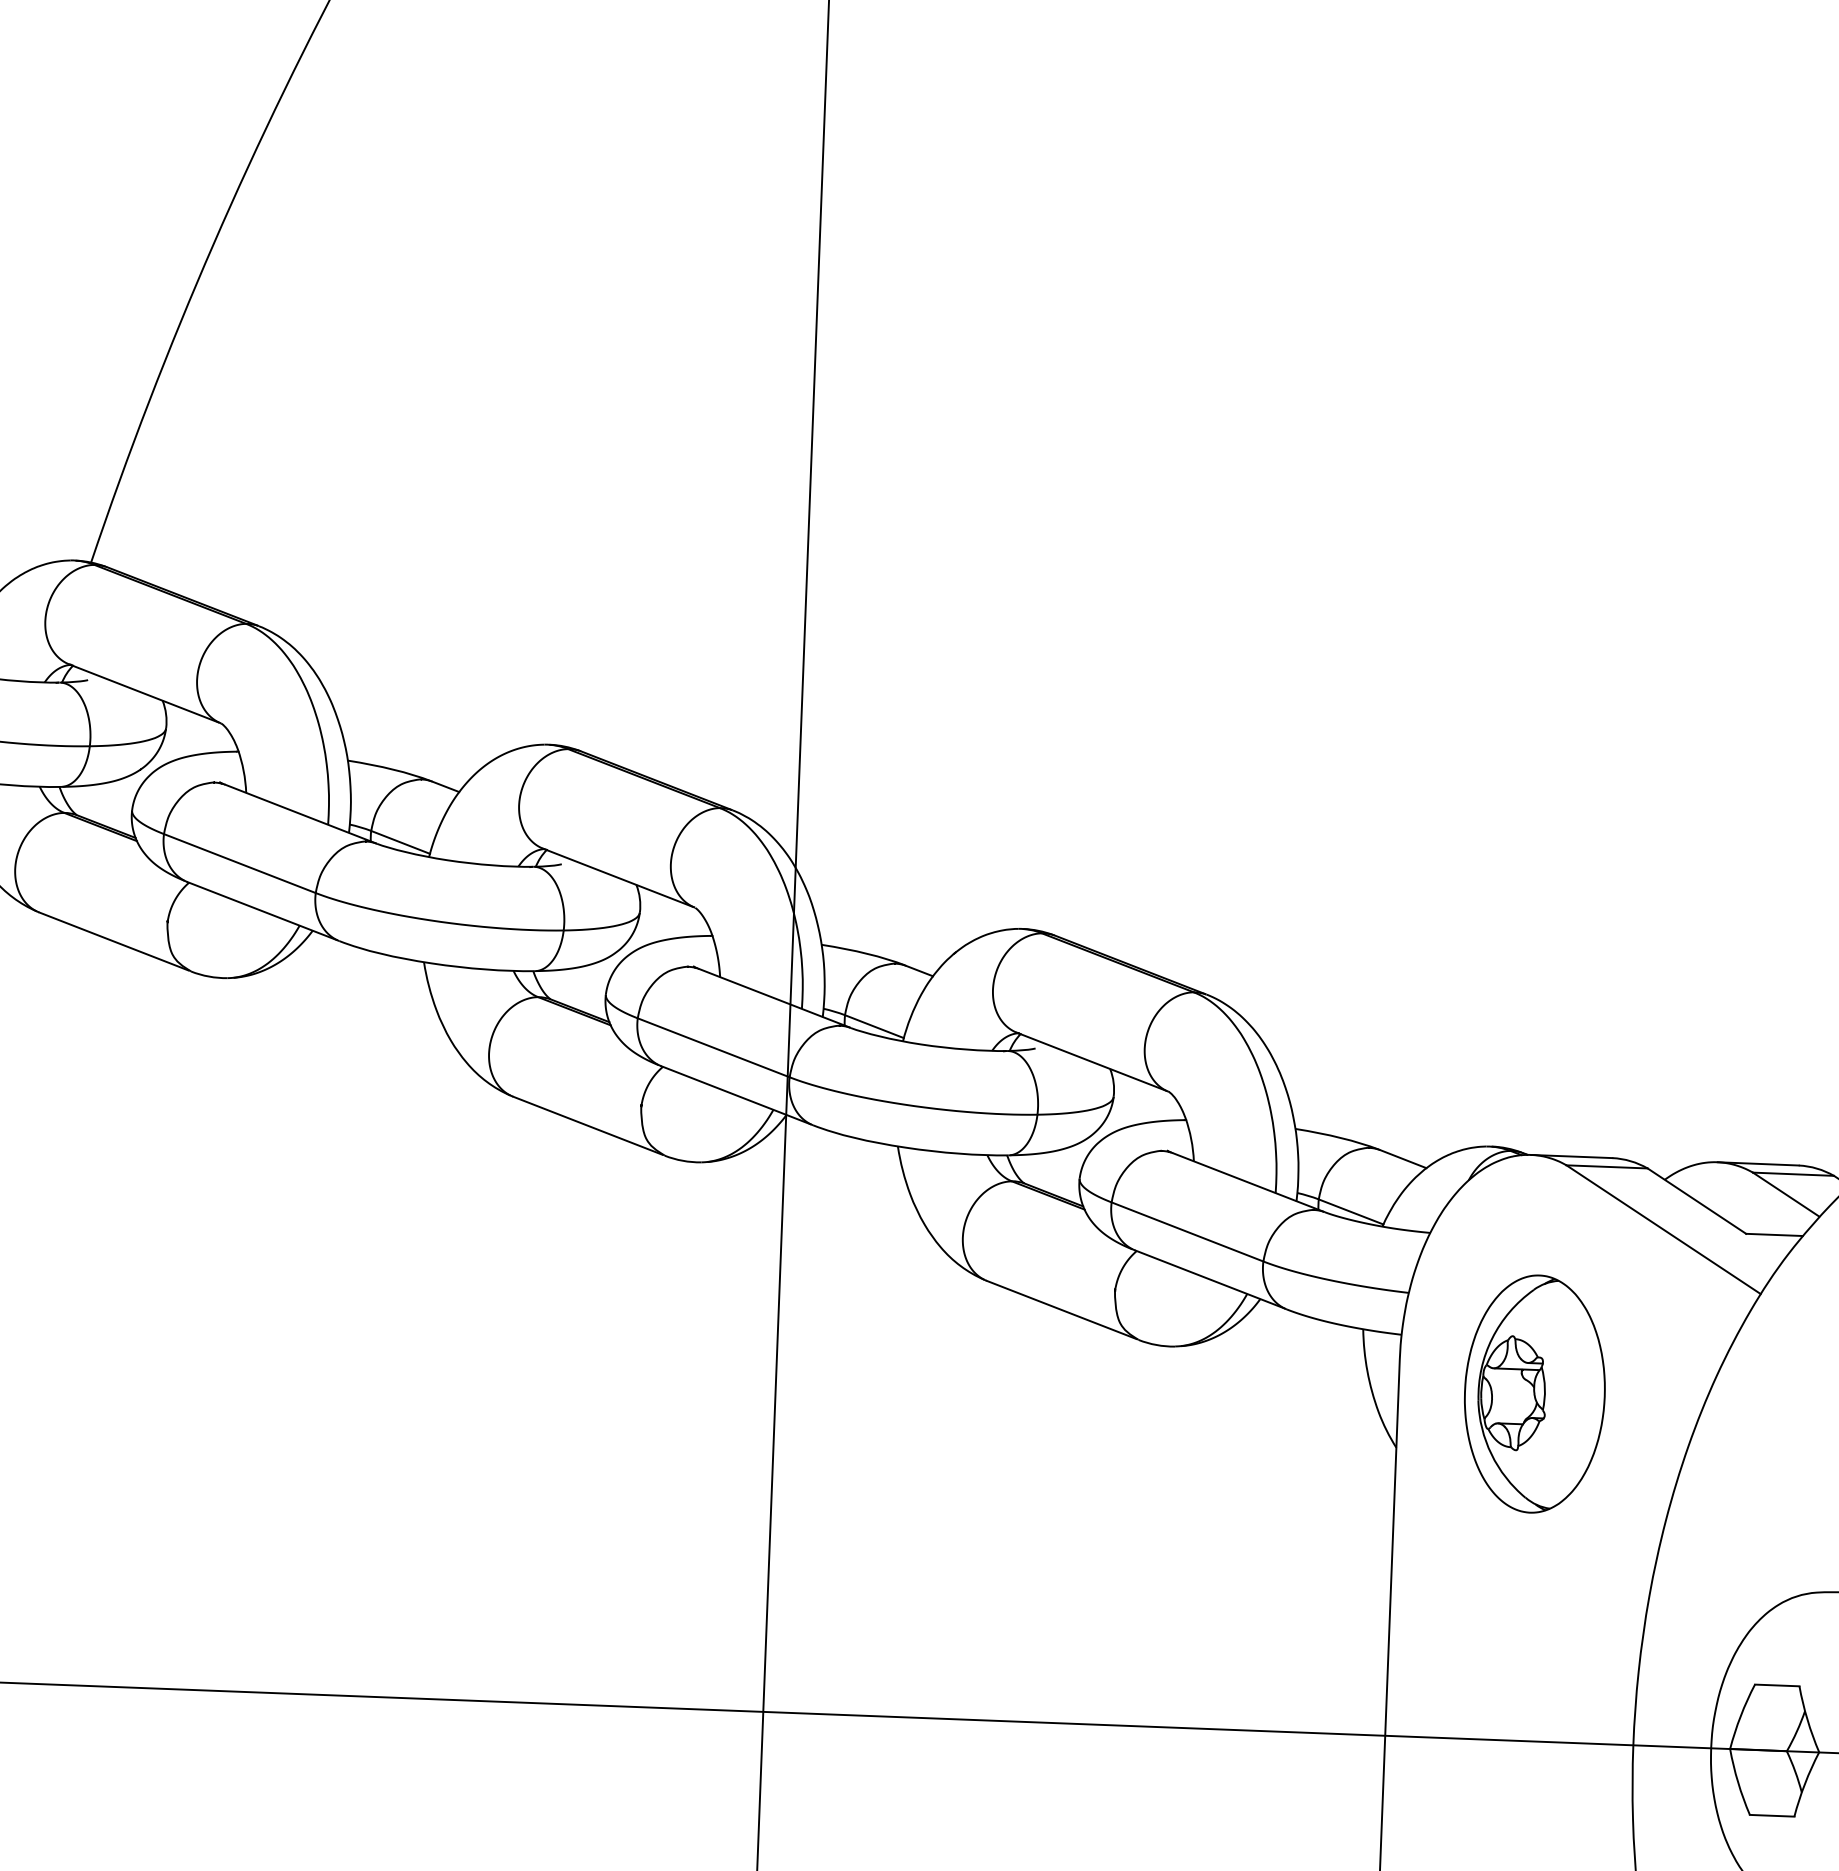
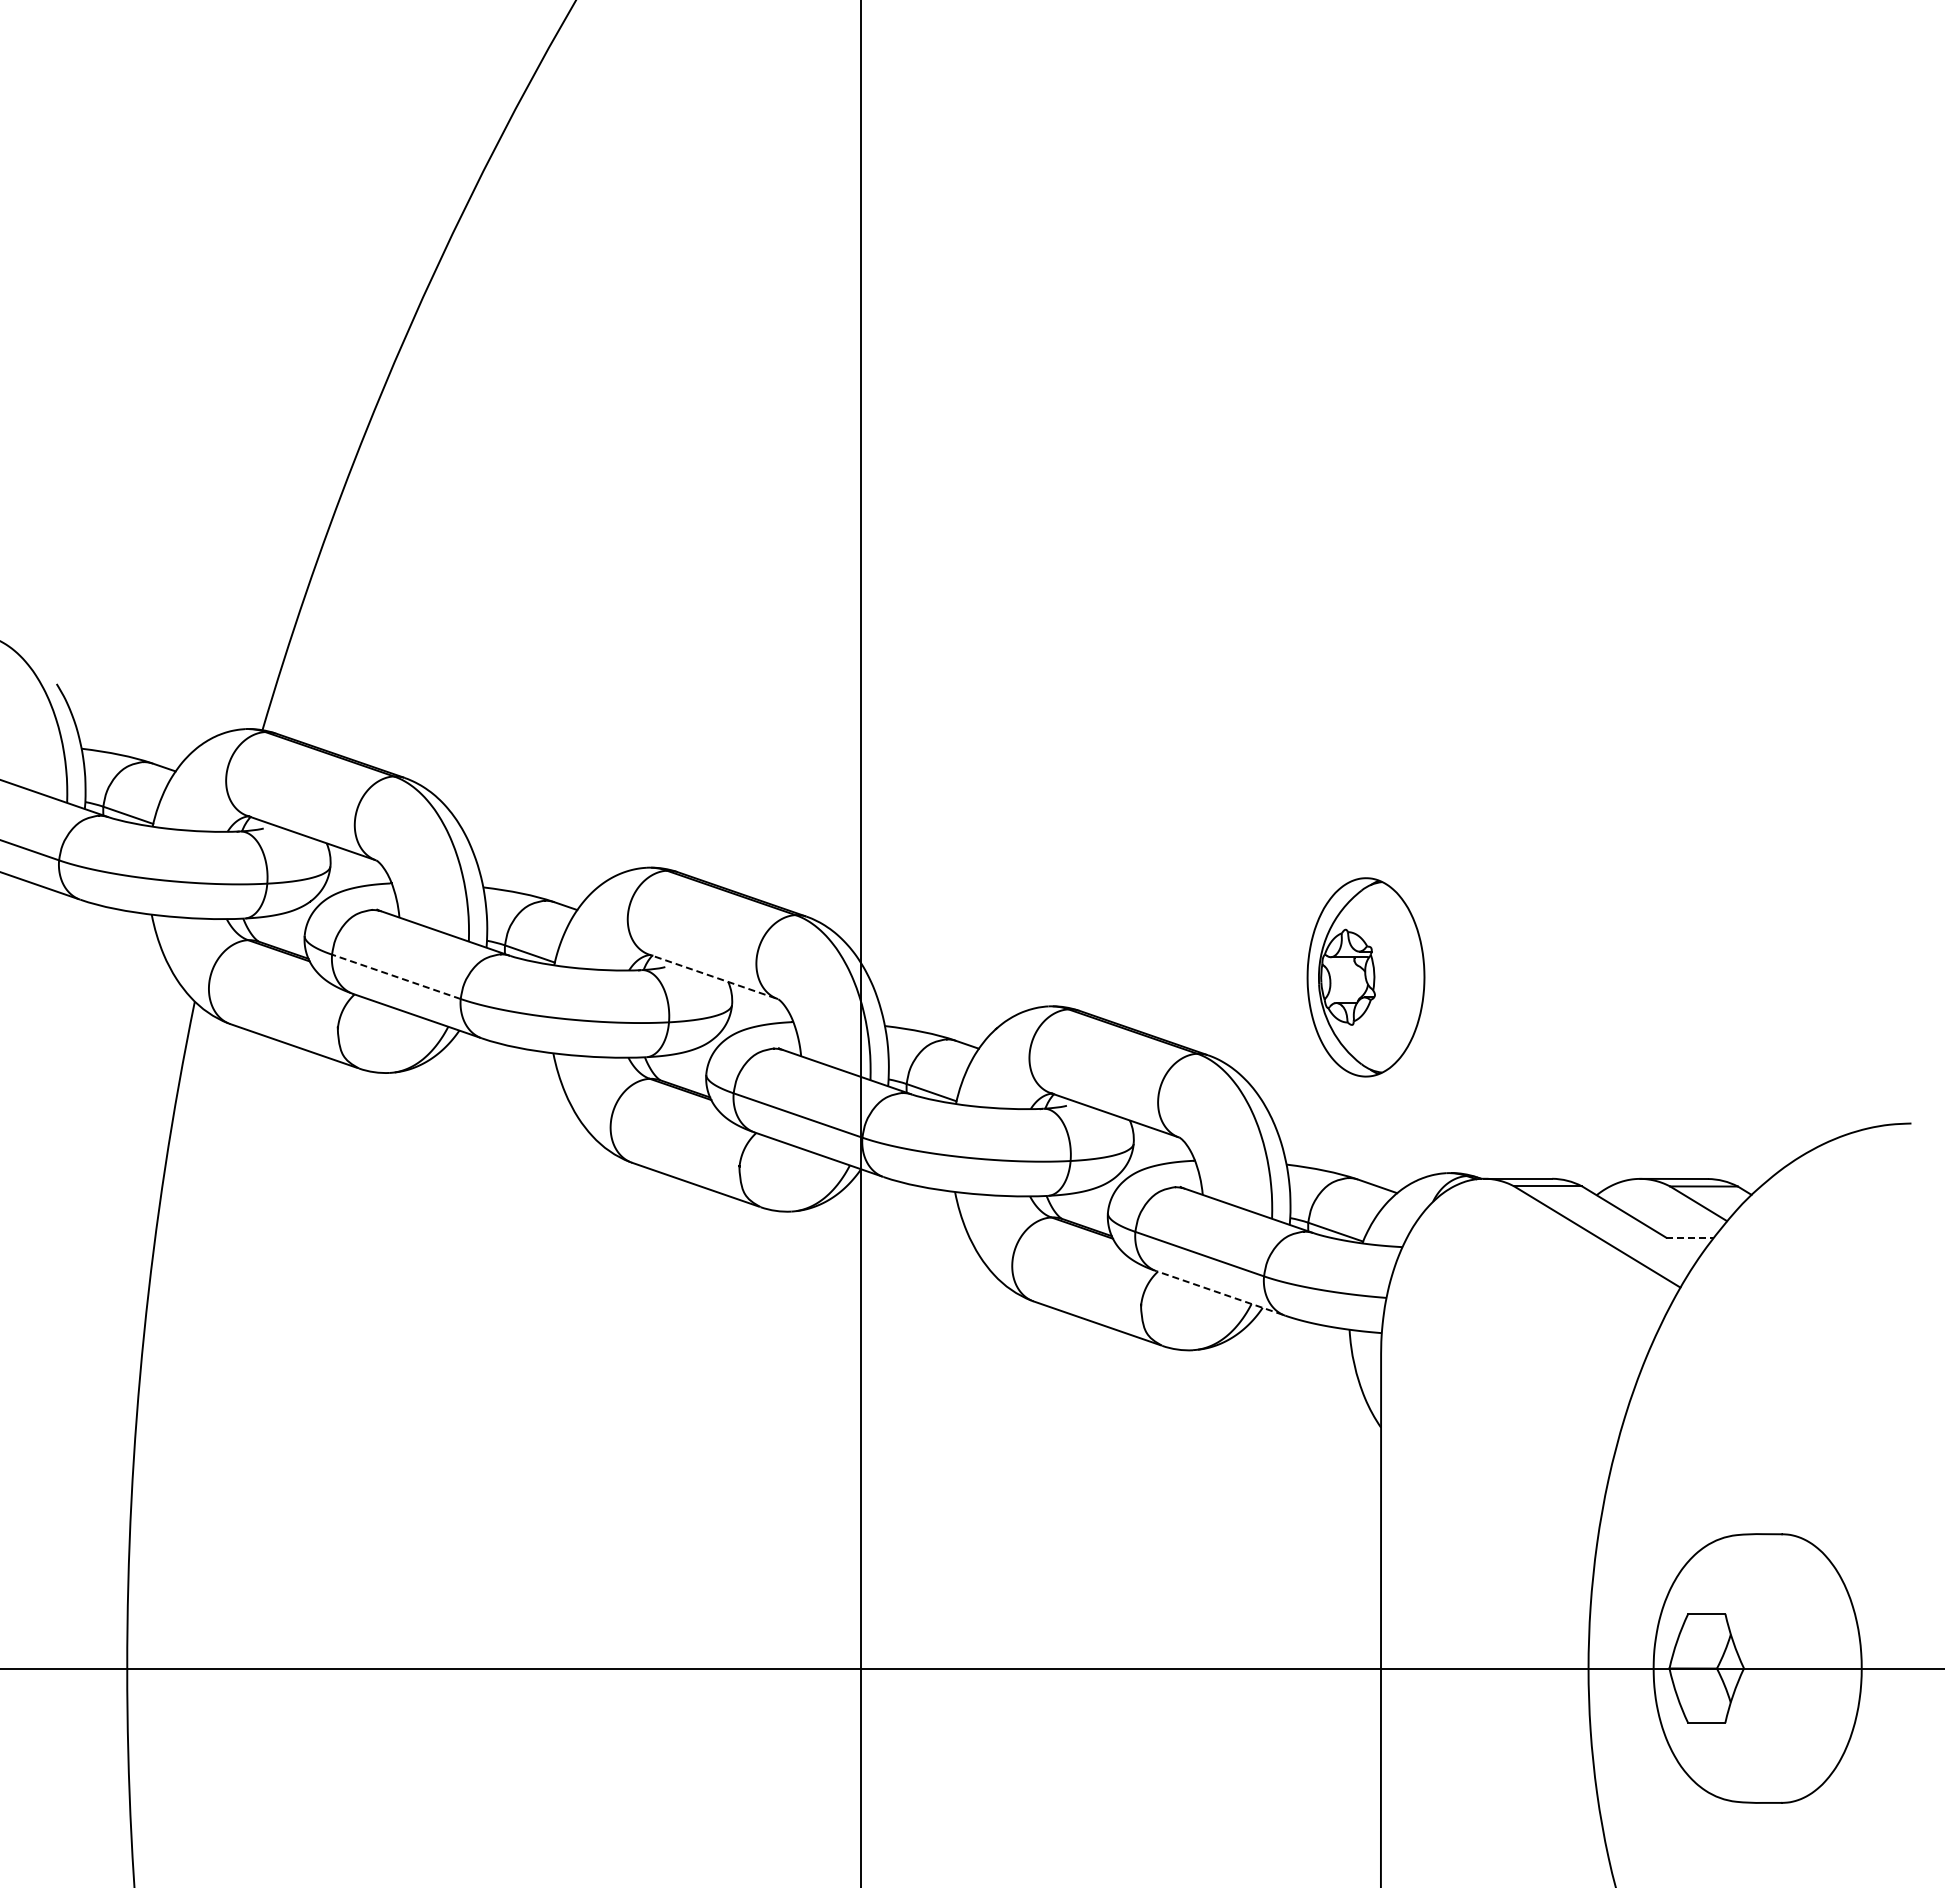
line: (238, 863) -> (395, 976), solid -> dashed
line: (617, 877) -> (712, 976), solid -> dashed
line: (1773, 1234) -> (1689, 1237), solid -> dashed
line: (1209, 1279) -> (1219, 1293), solid -> dashed
part: (1534, 1394) -> (1365, 977), moved

